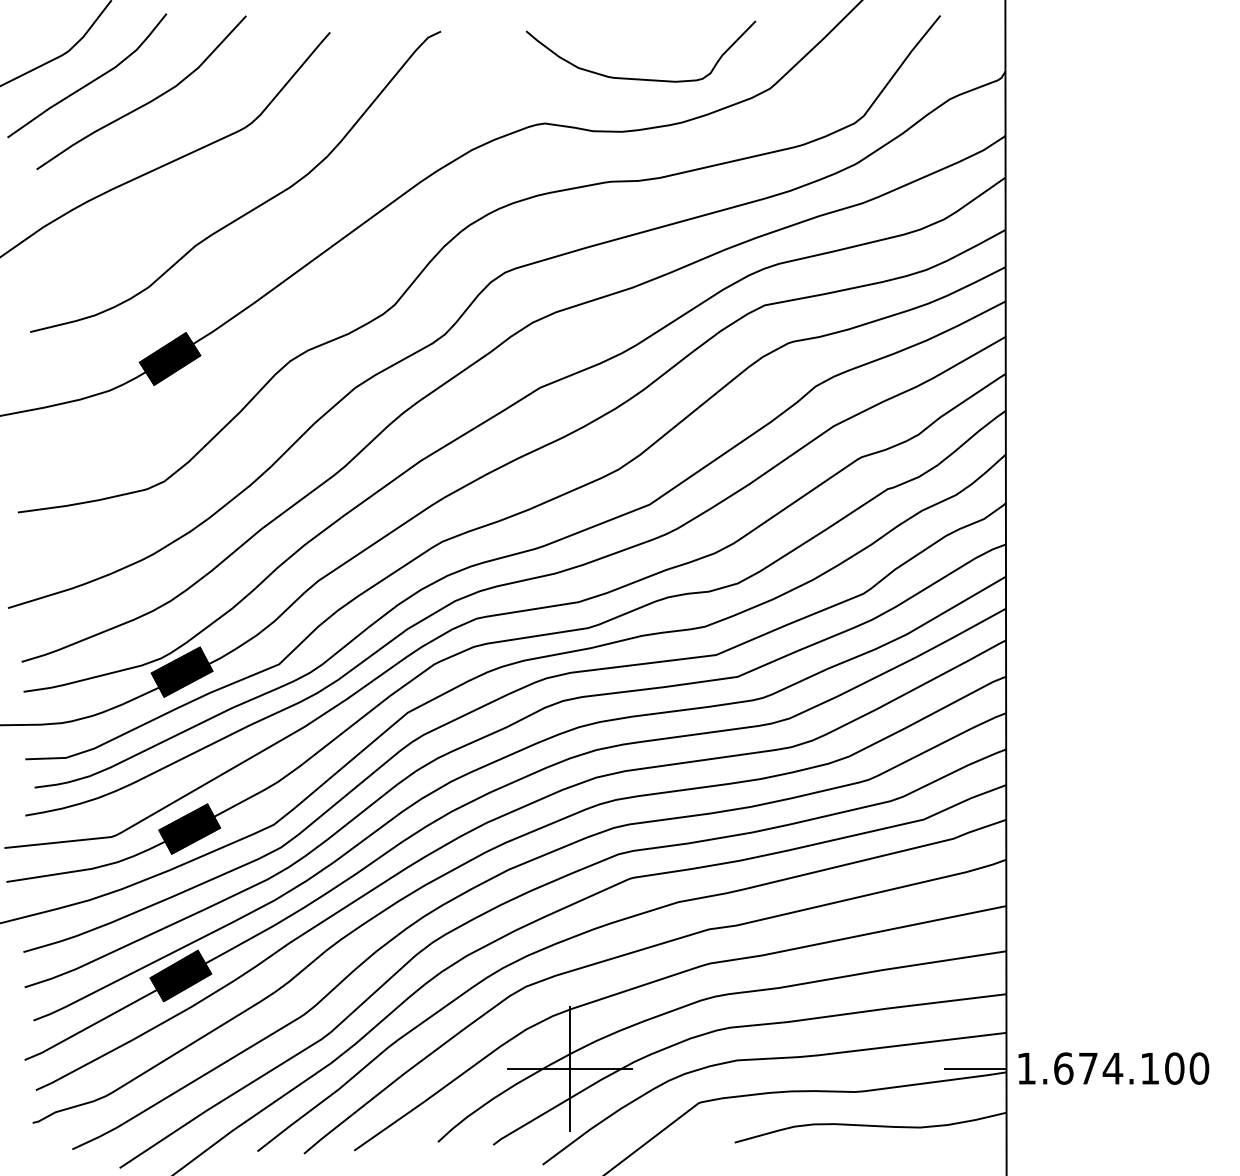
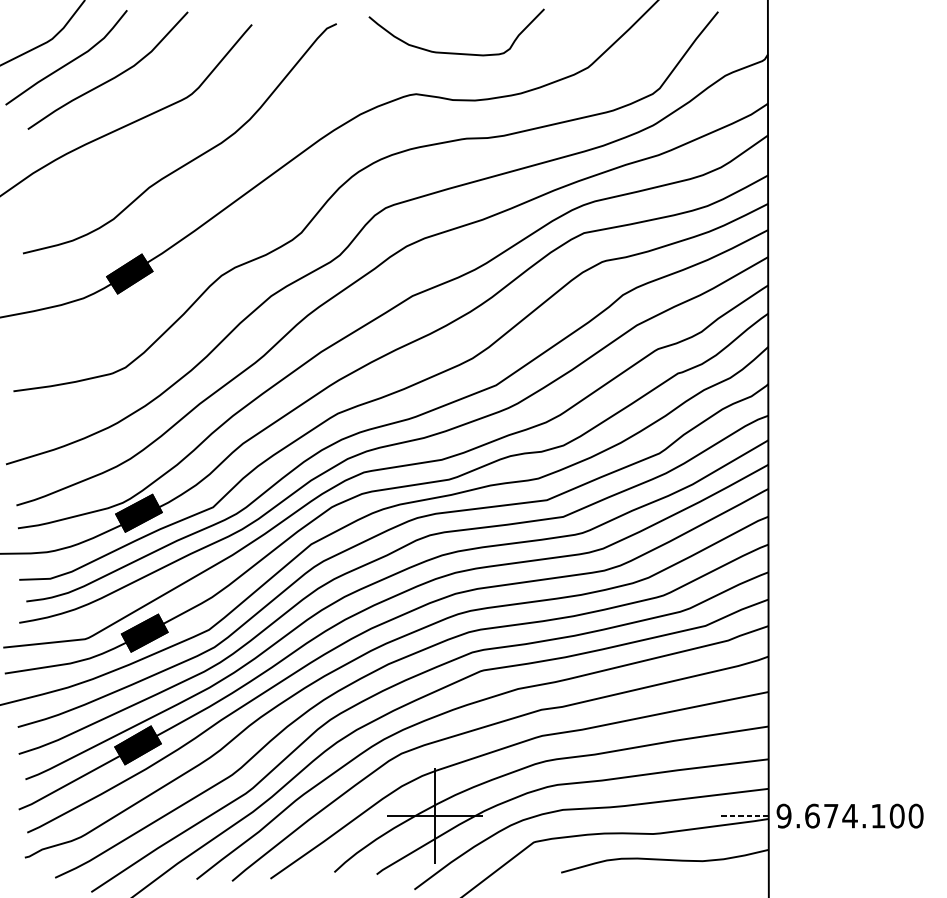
curve: (640, 78) -> (456, 52), moved
line: (974, 1068) -> (744, 816), solid -> dashed
text: (1026, 1068) -> (784, 816), 1.674.100 -> 9.674.100

